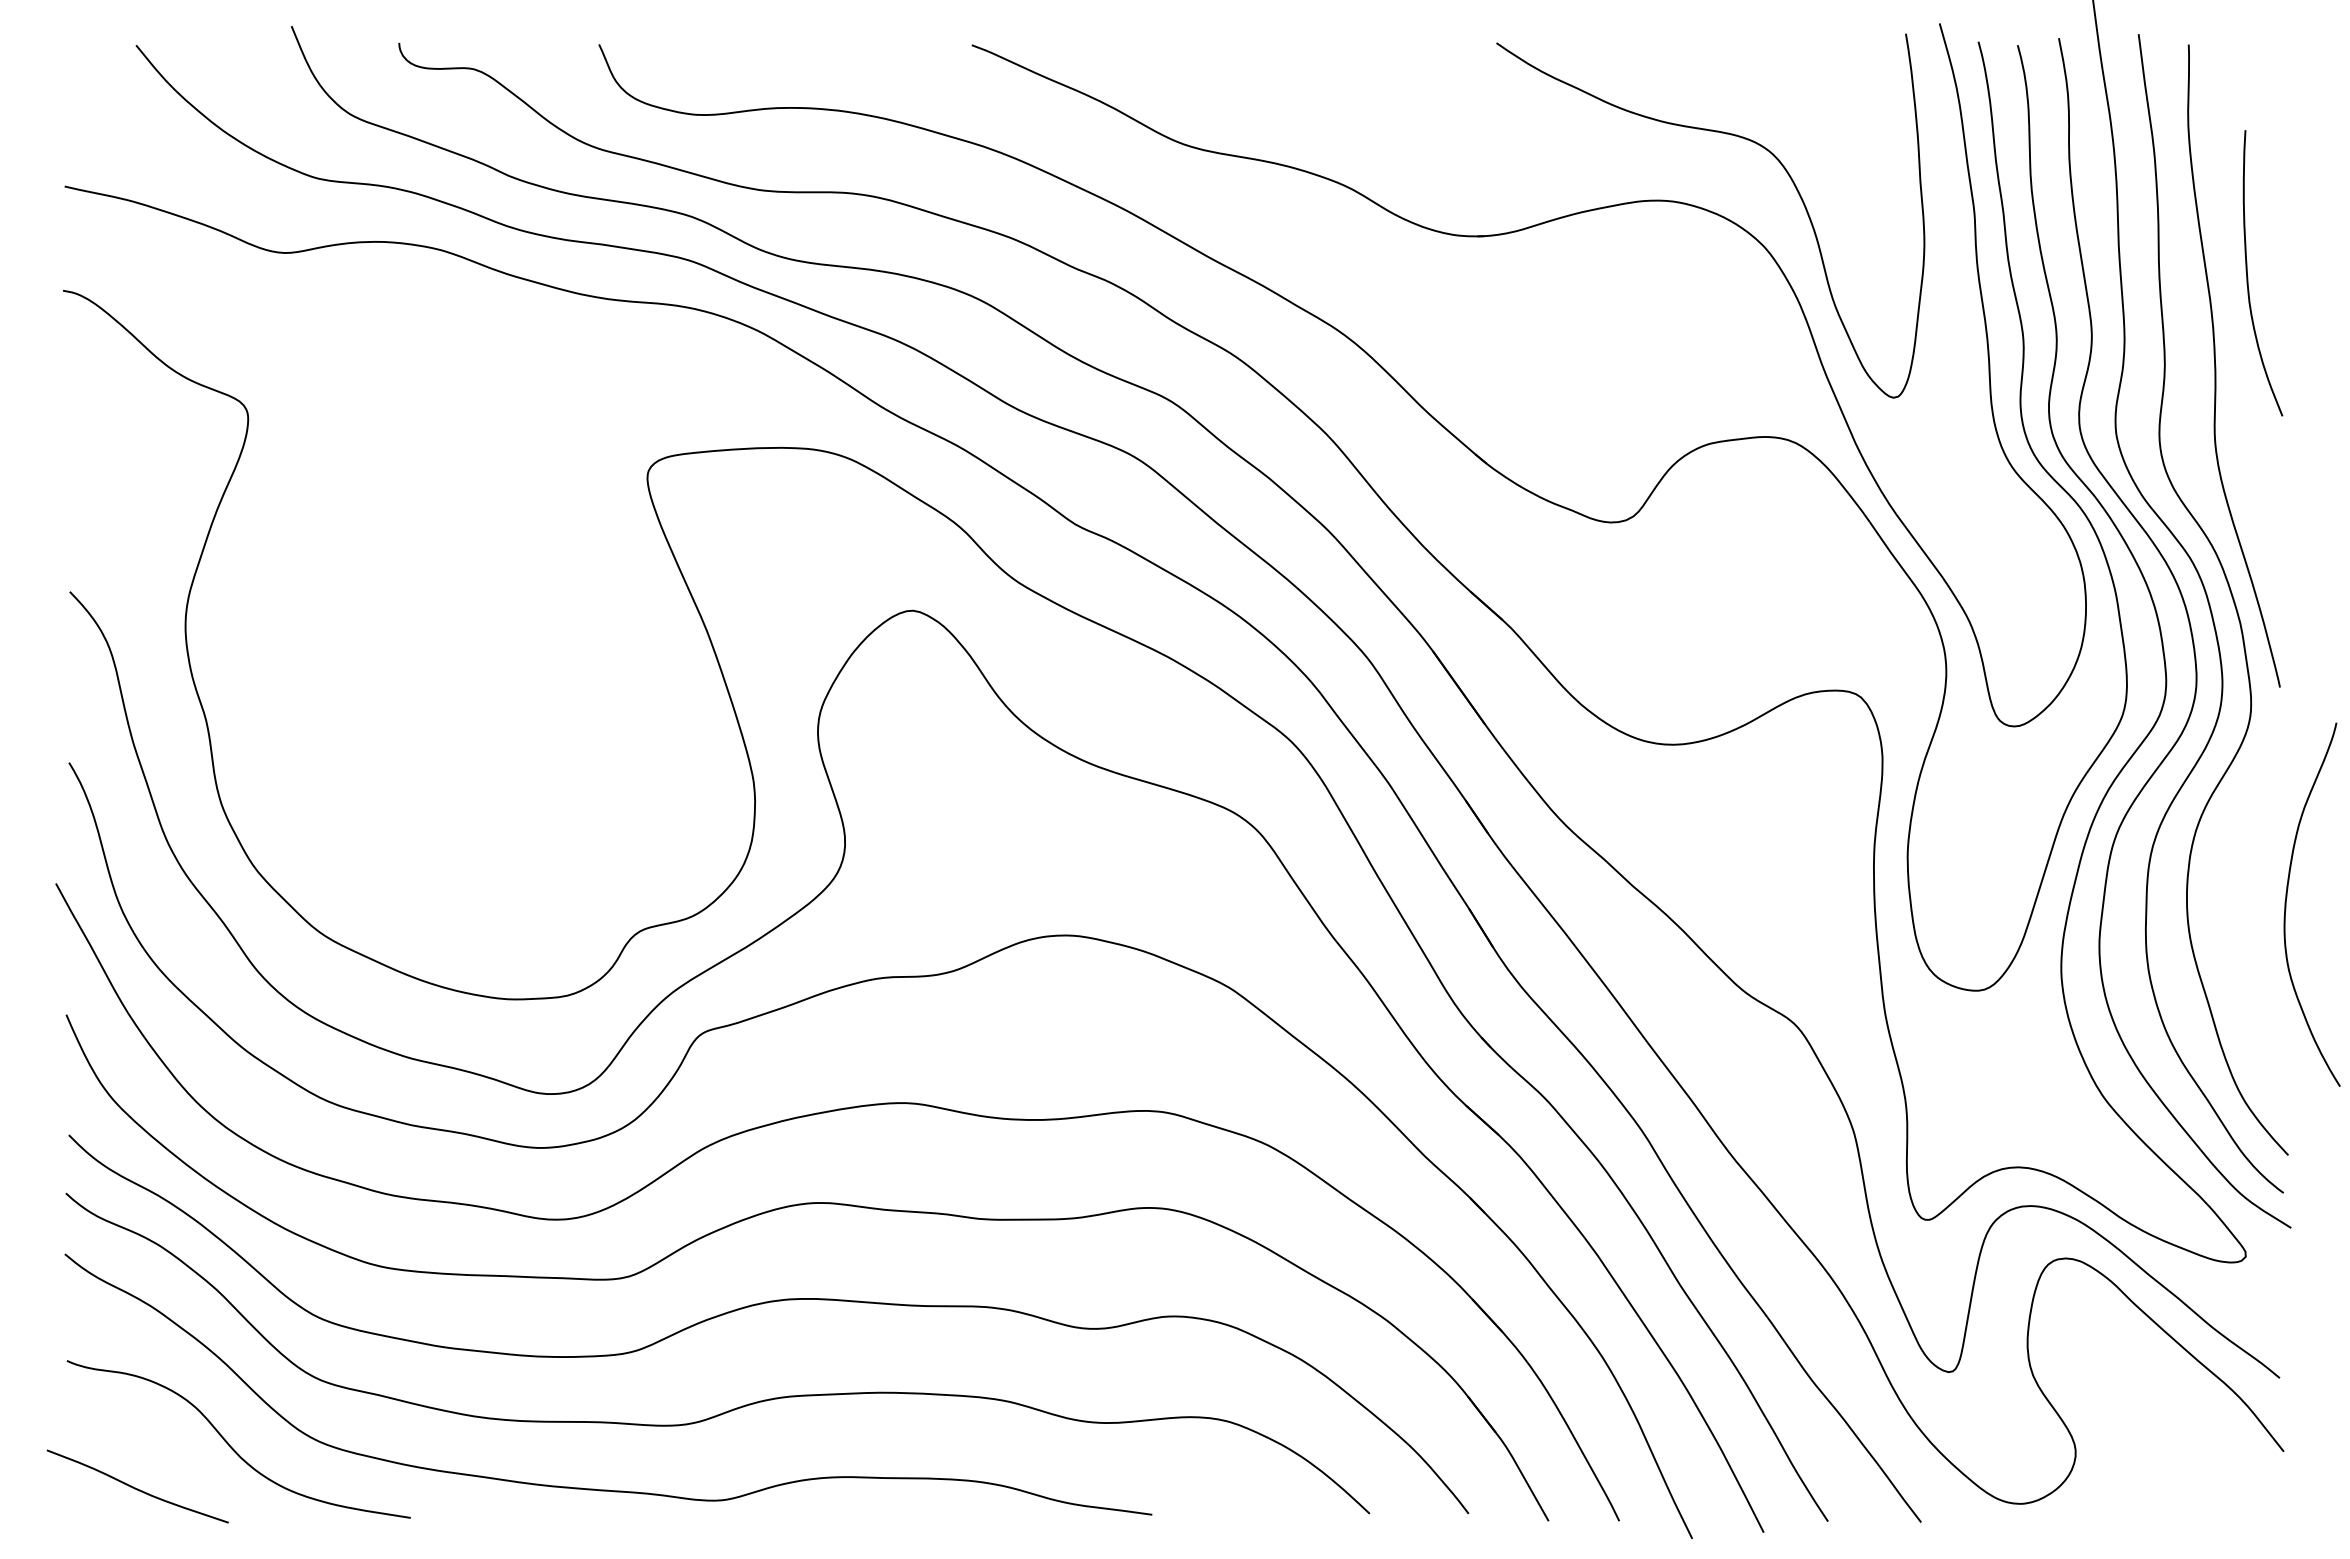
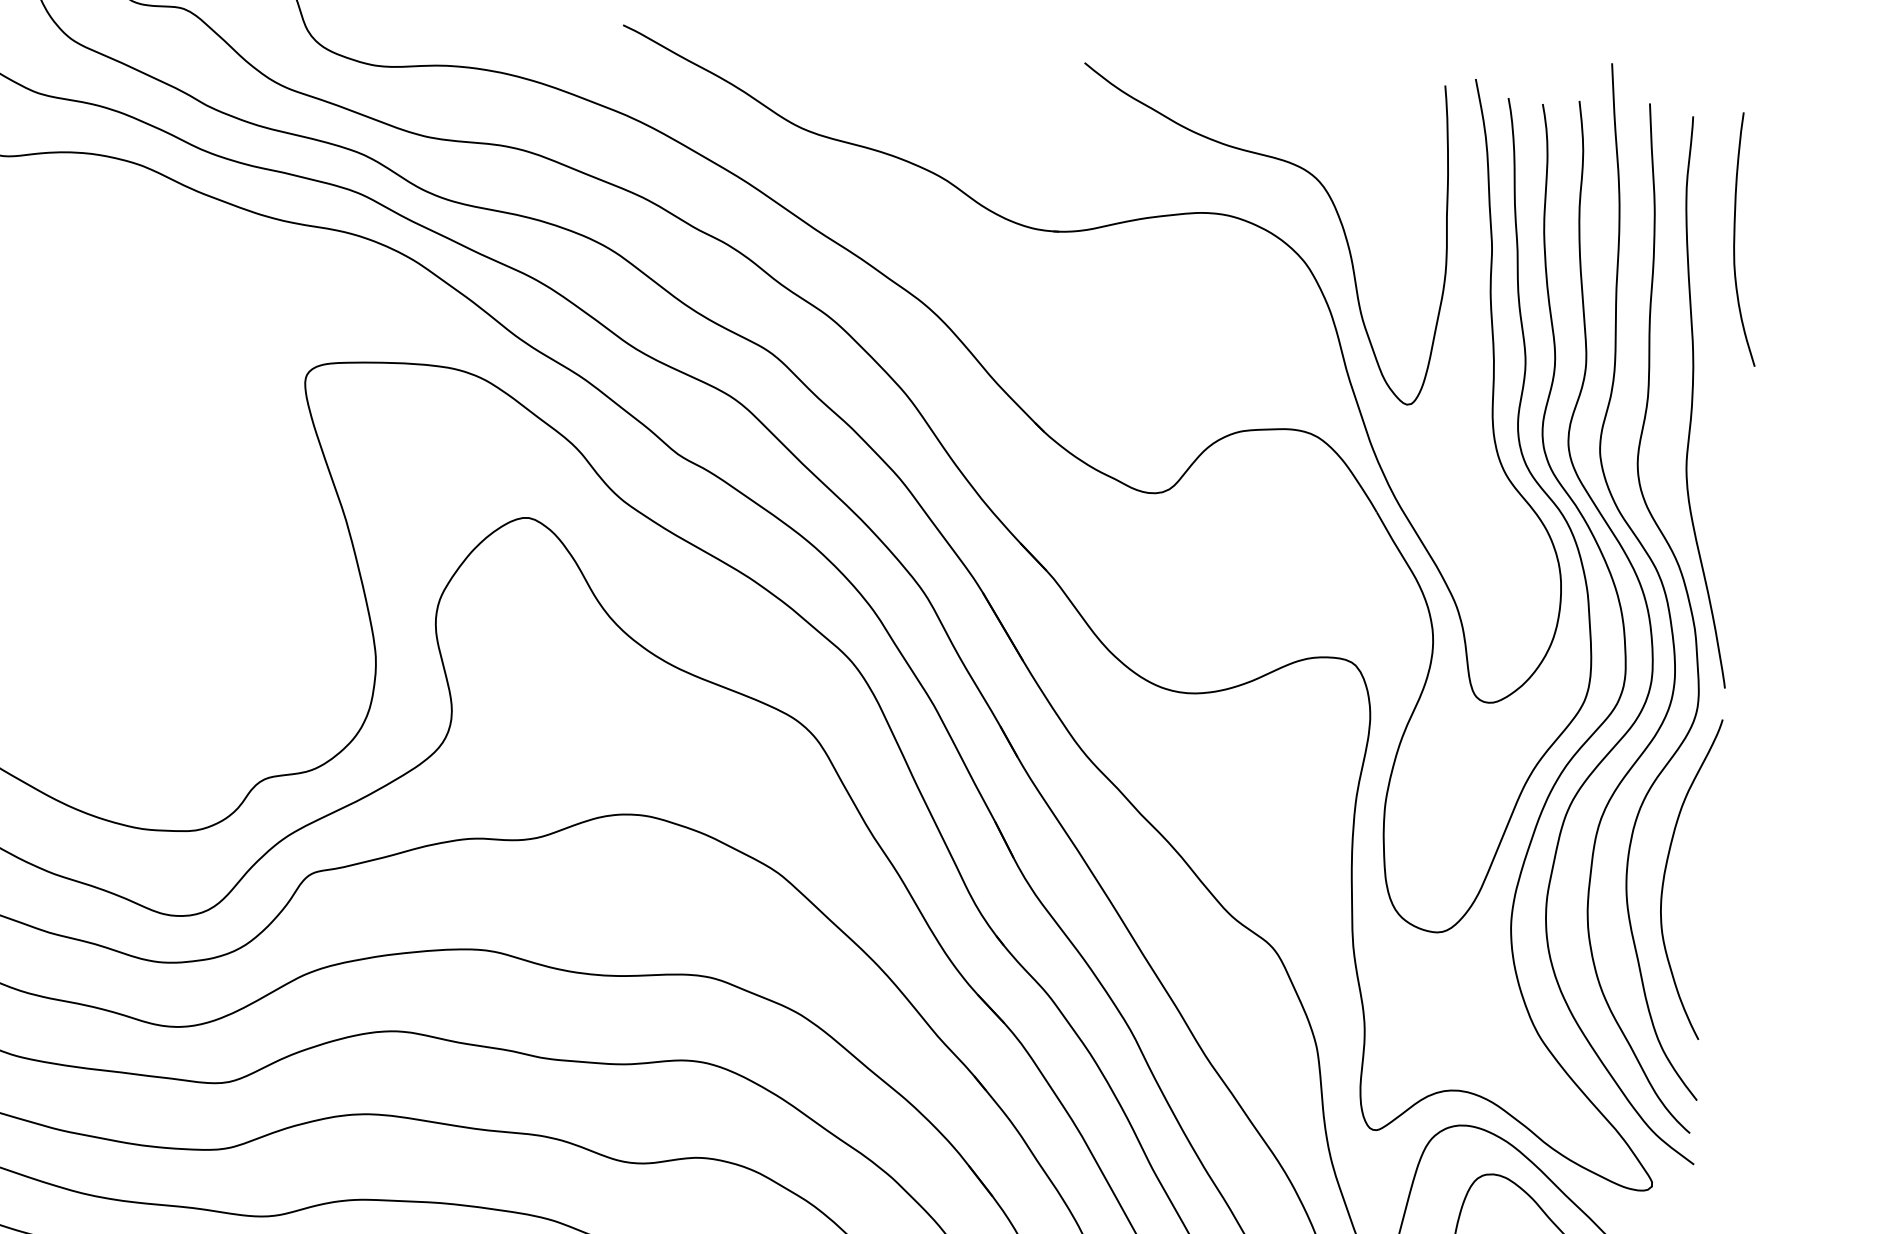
curve: (2248, 276) -> (1735, 241), moved
curve: (2287, 897) -> (1666, 869), moved

